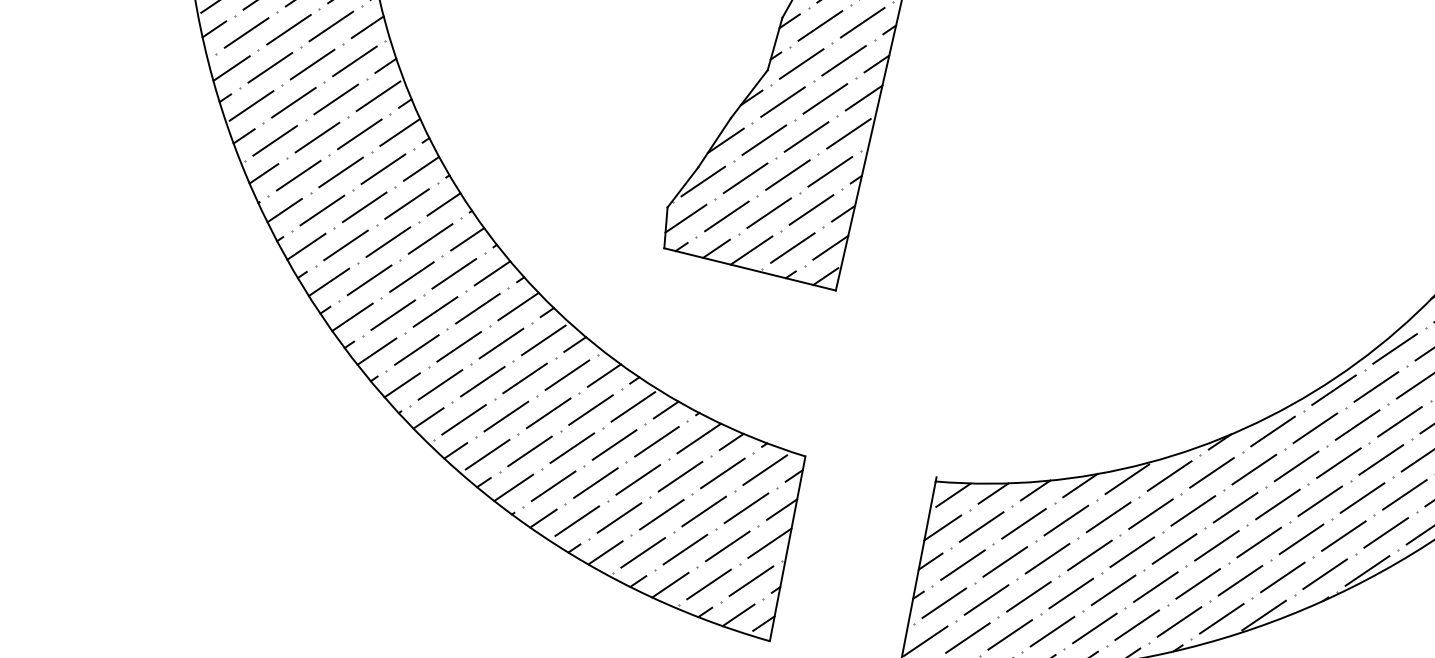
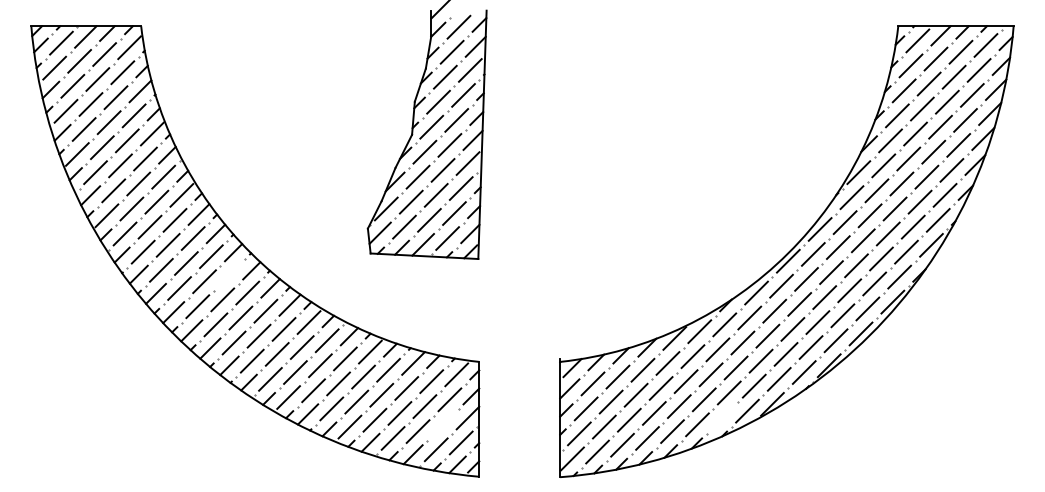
line: (430, 238) -> (229, 274), removed
line: (726, 545) -> (442, 424), removed
line: (1179, 621) -> (722, 417), removed

